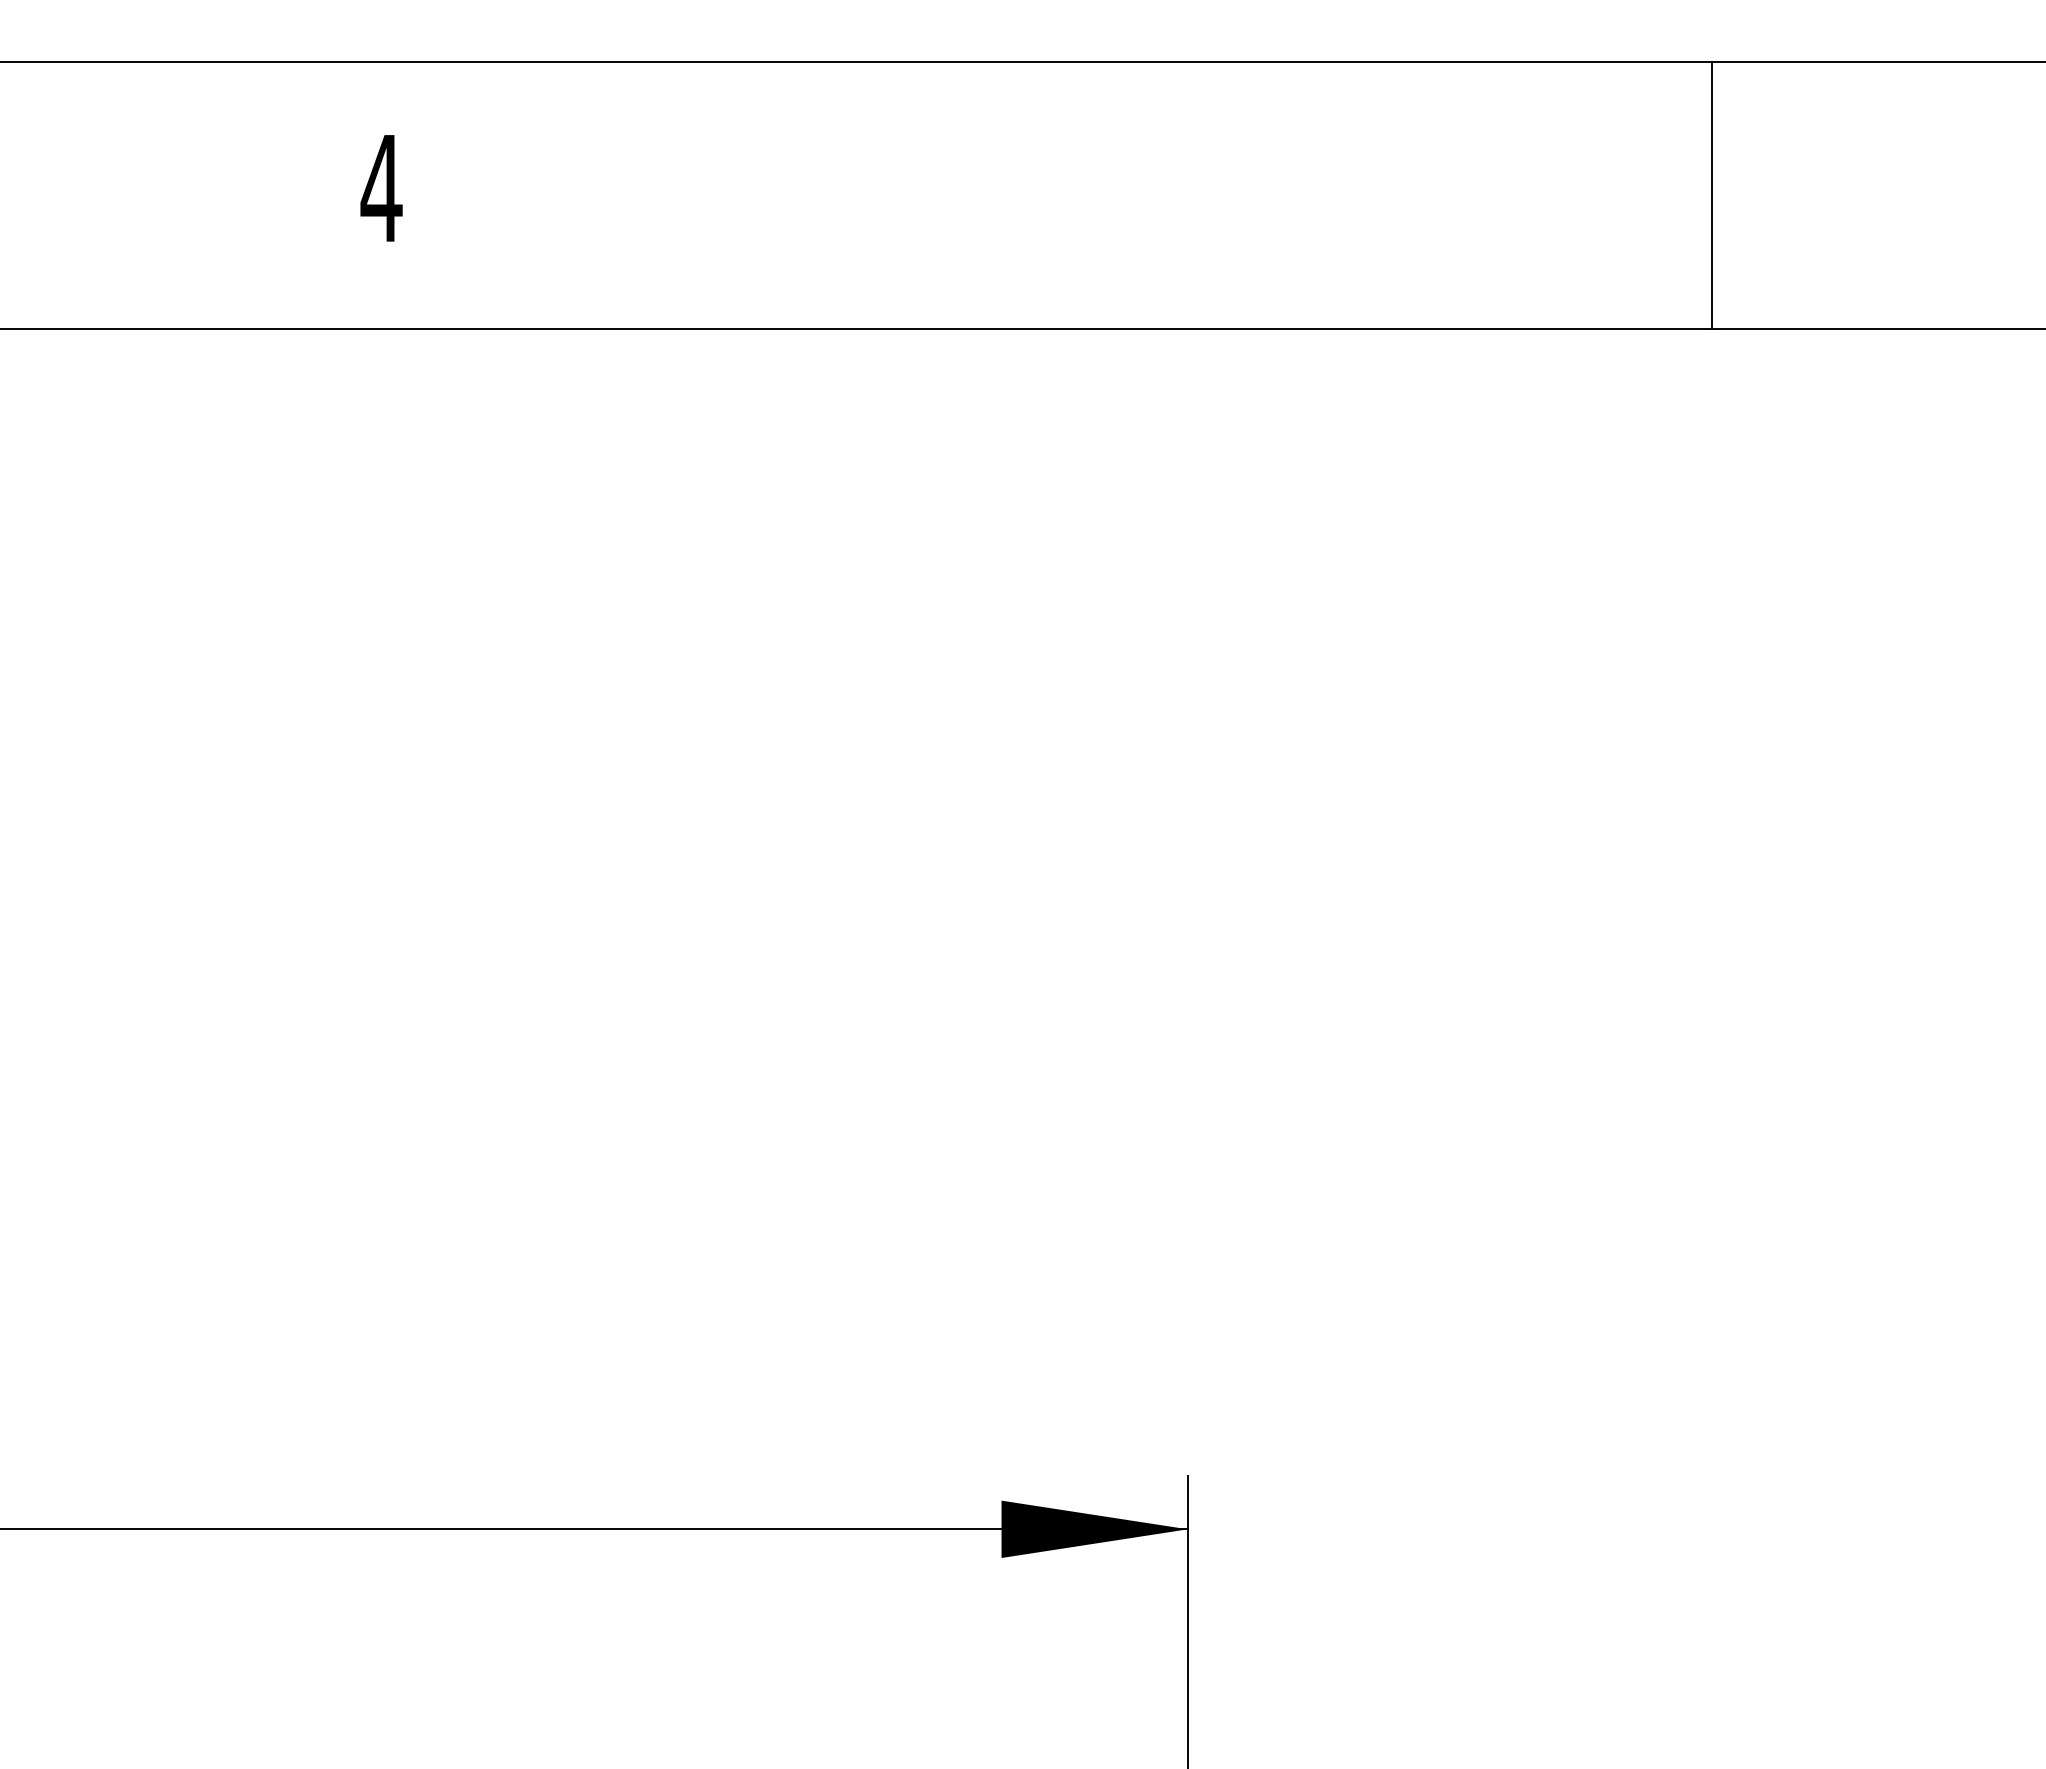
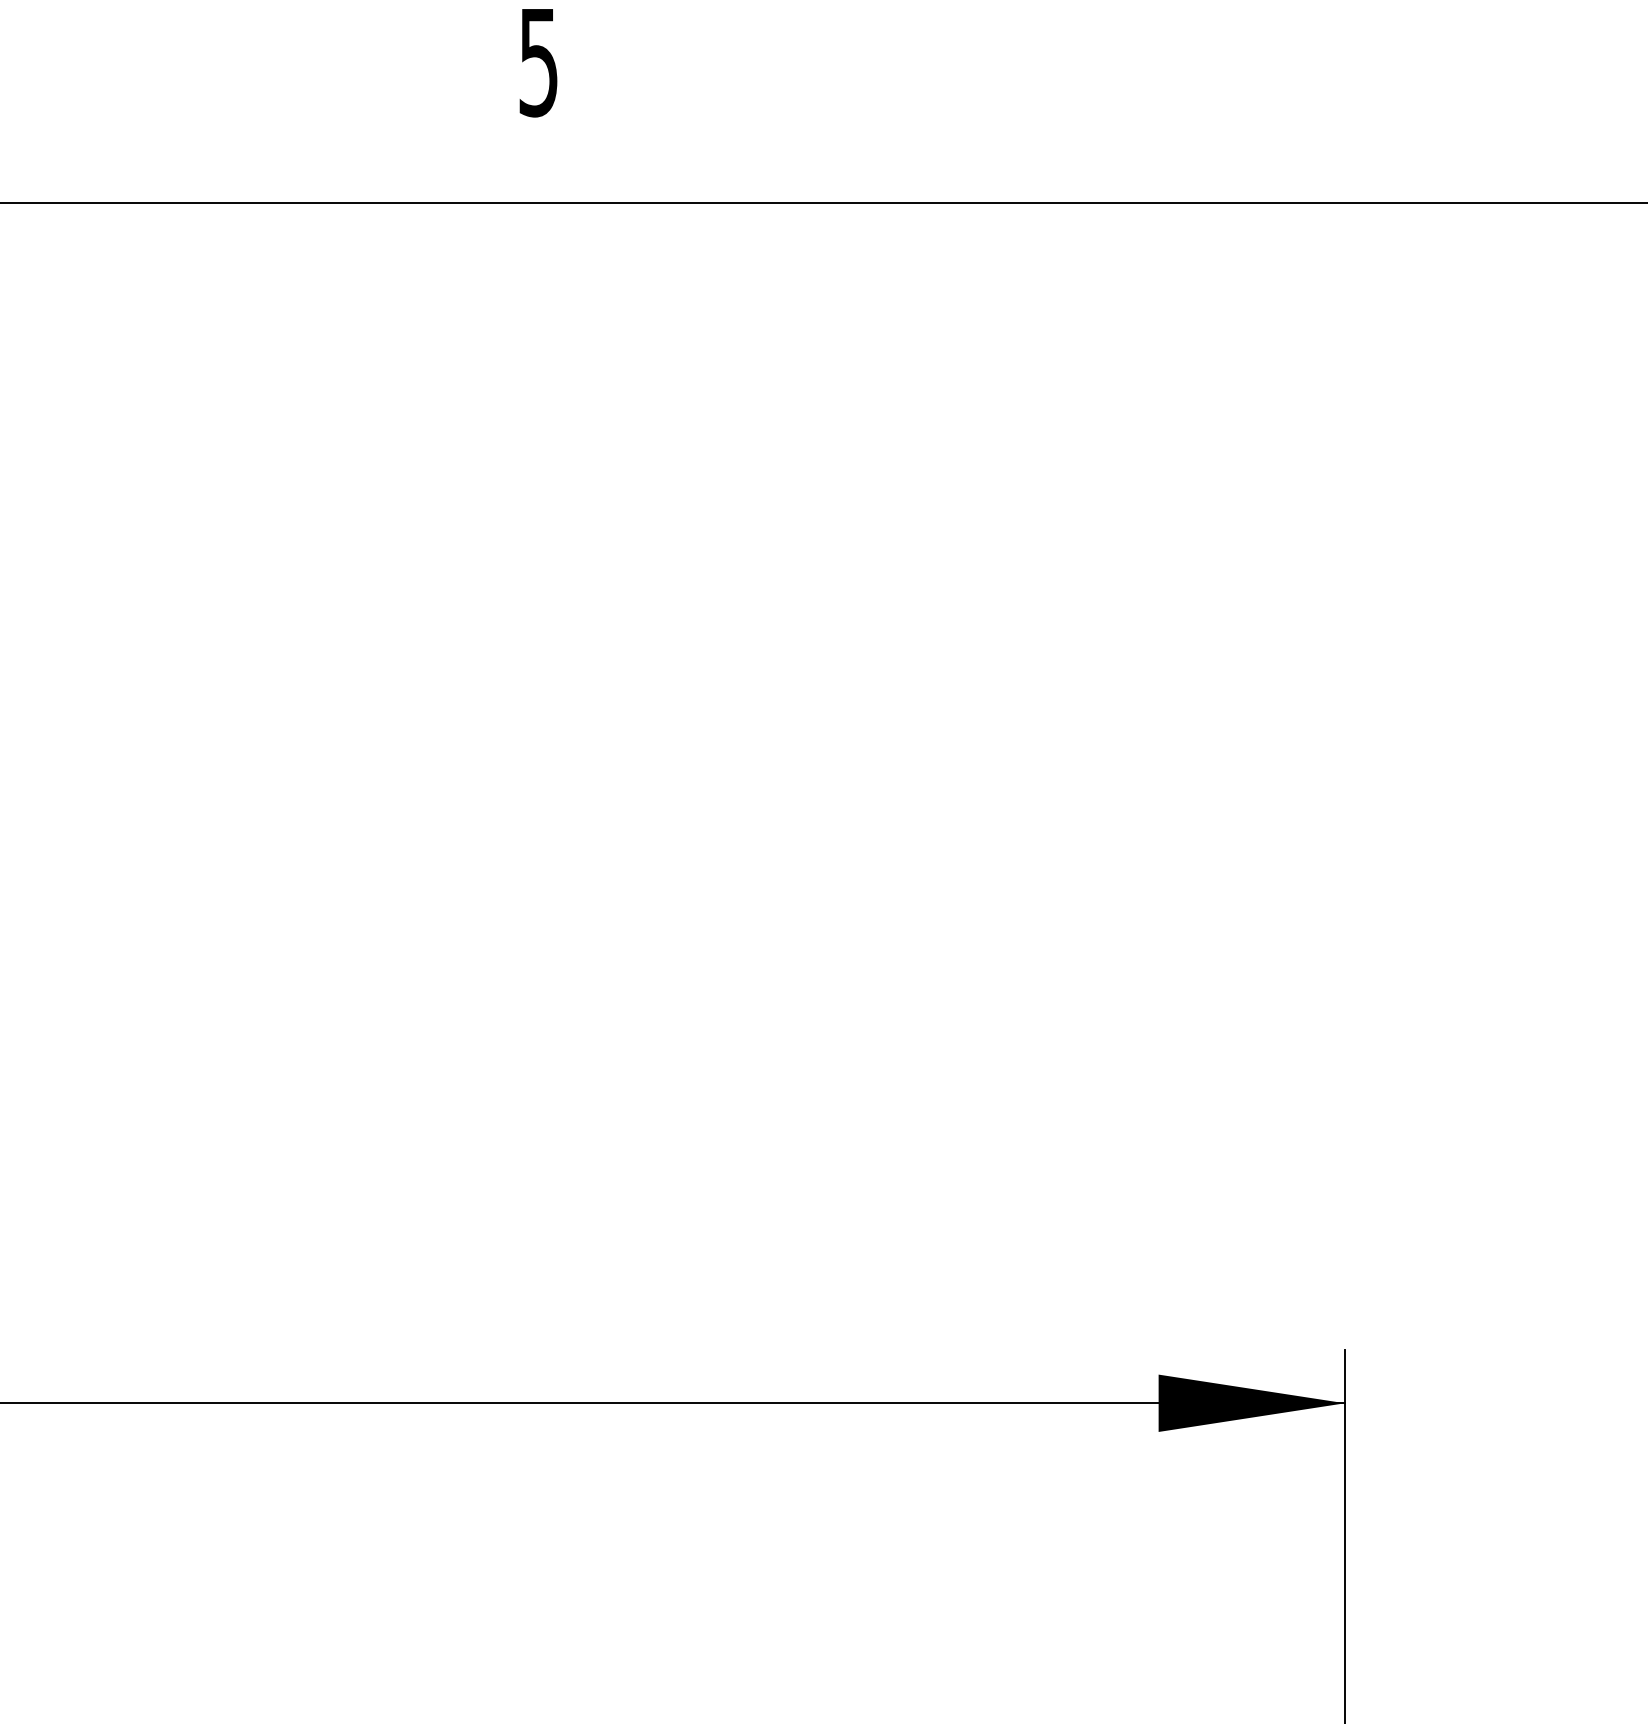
text: (381, 189) -> (538, 63), 4 -> 5

